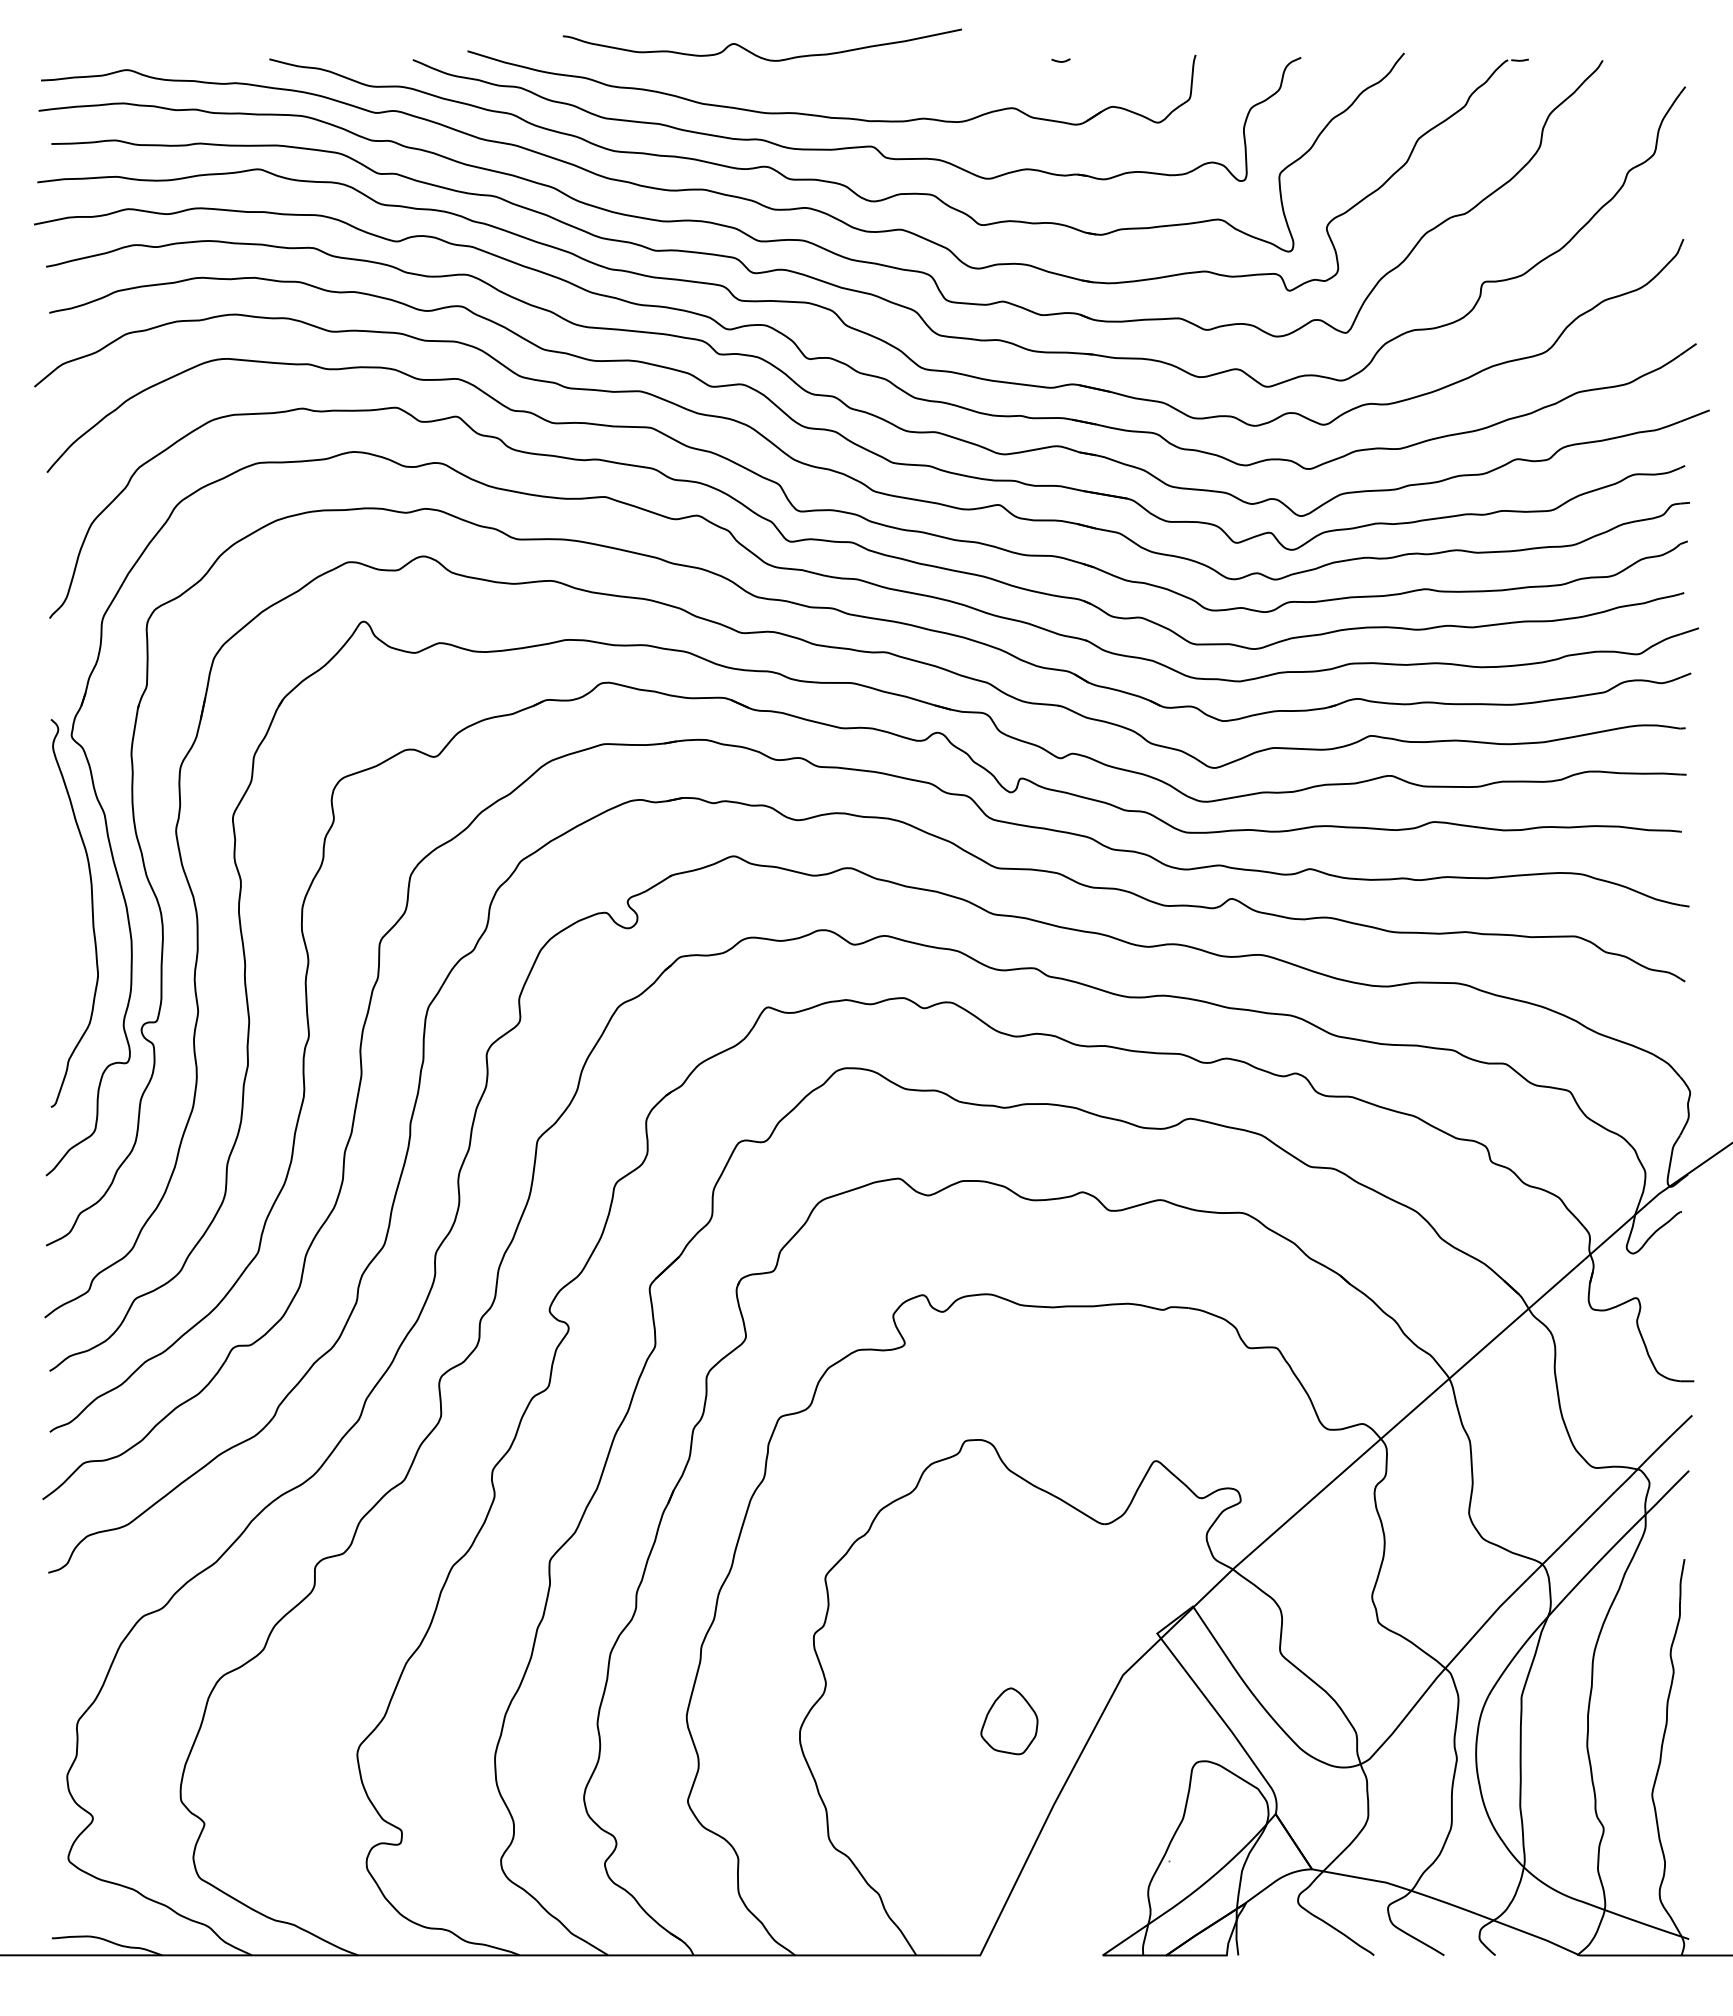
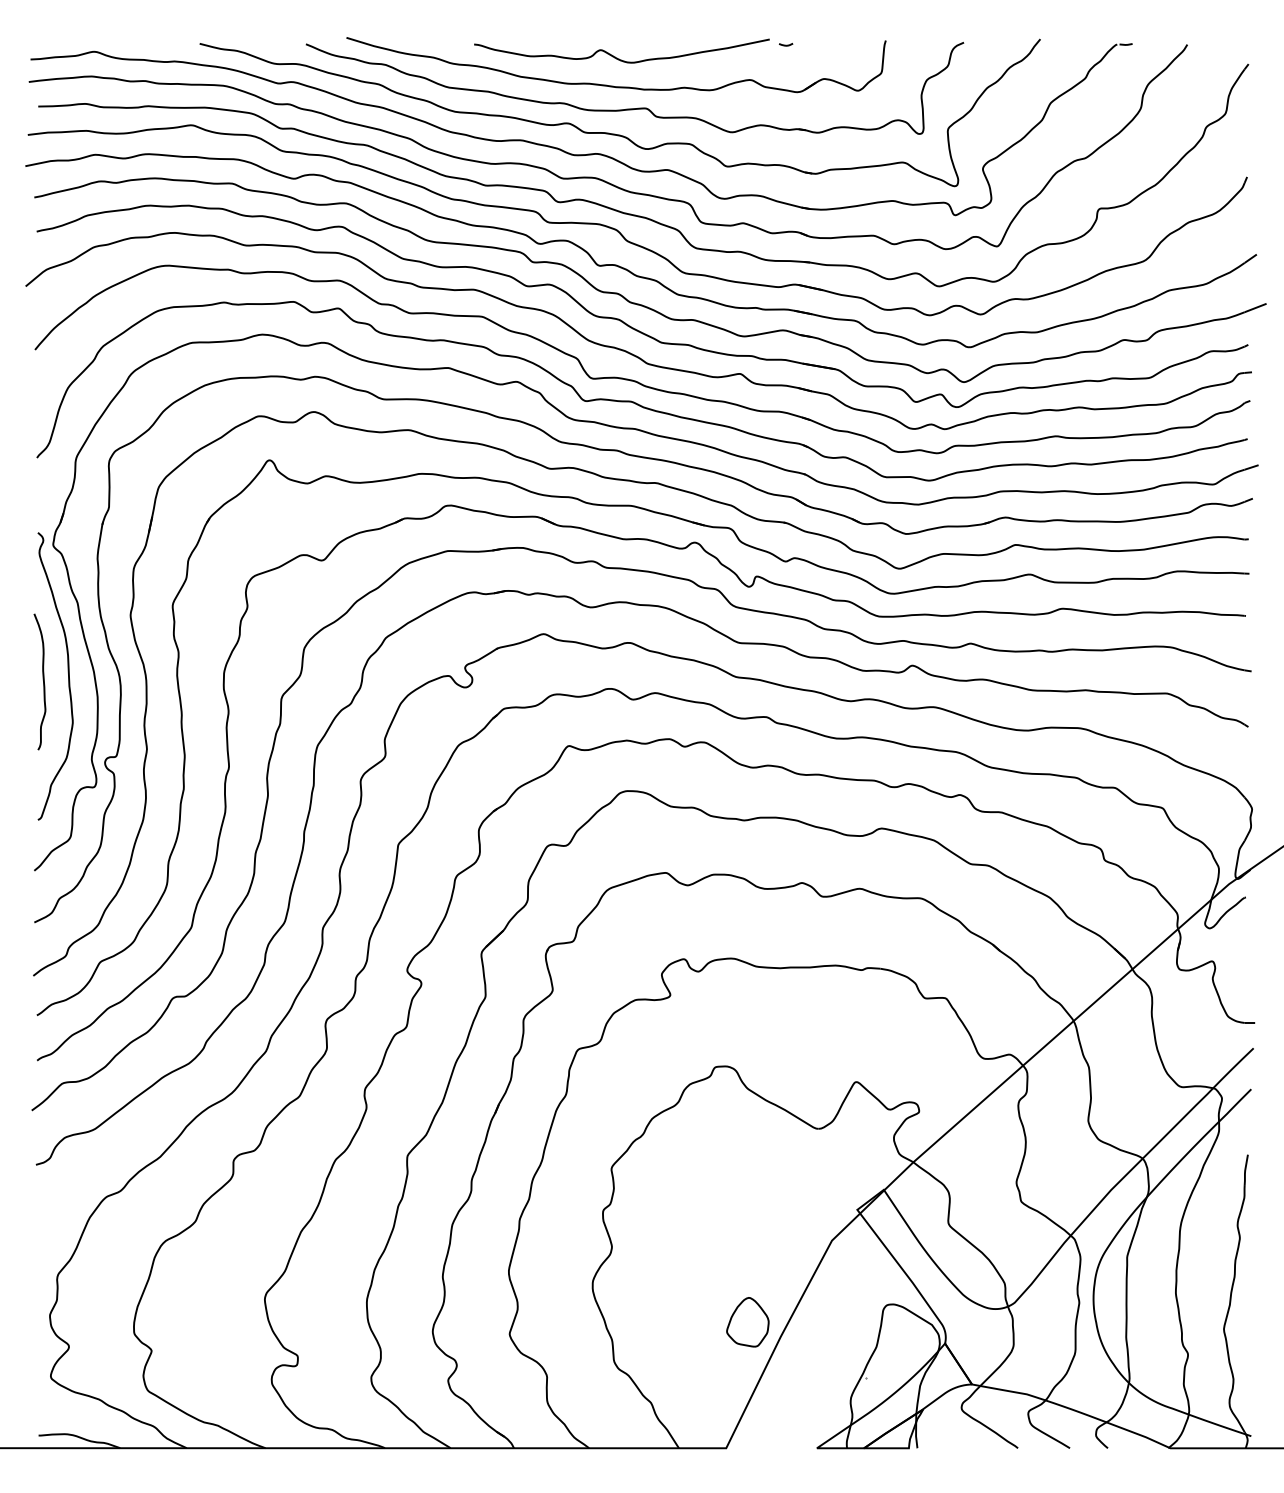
curve: (756, 54) -> (617, 58), moved
curve: (58, 920) -> (43, 681), added
part: (1009, 1721) -> (747, 1322), moved

